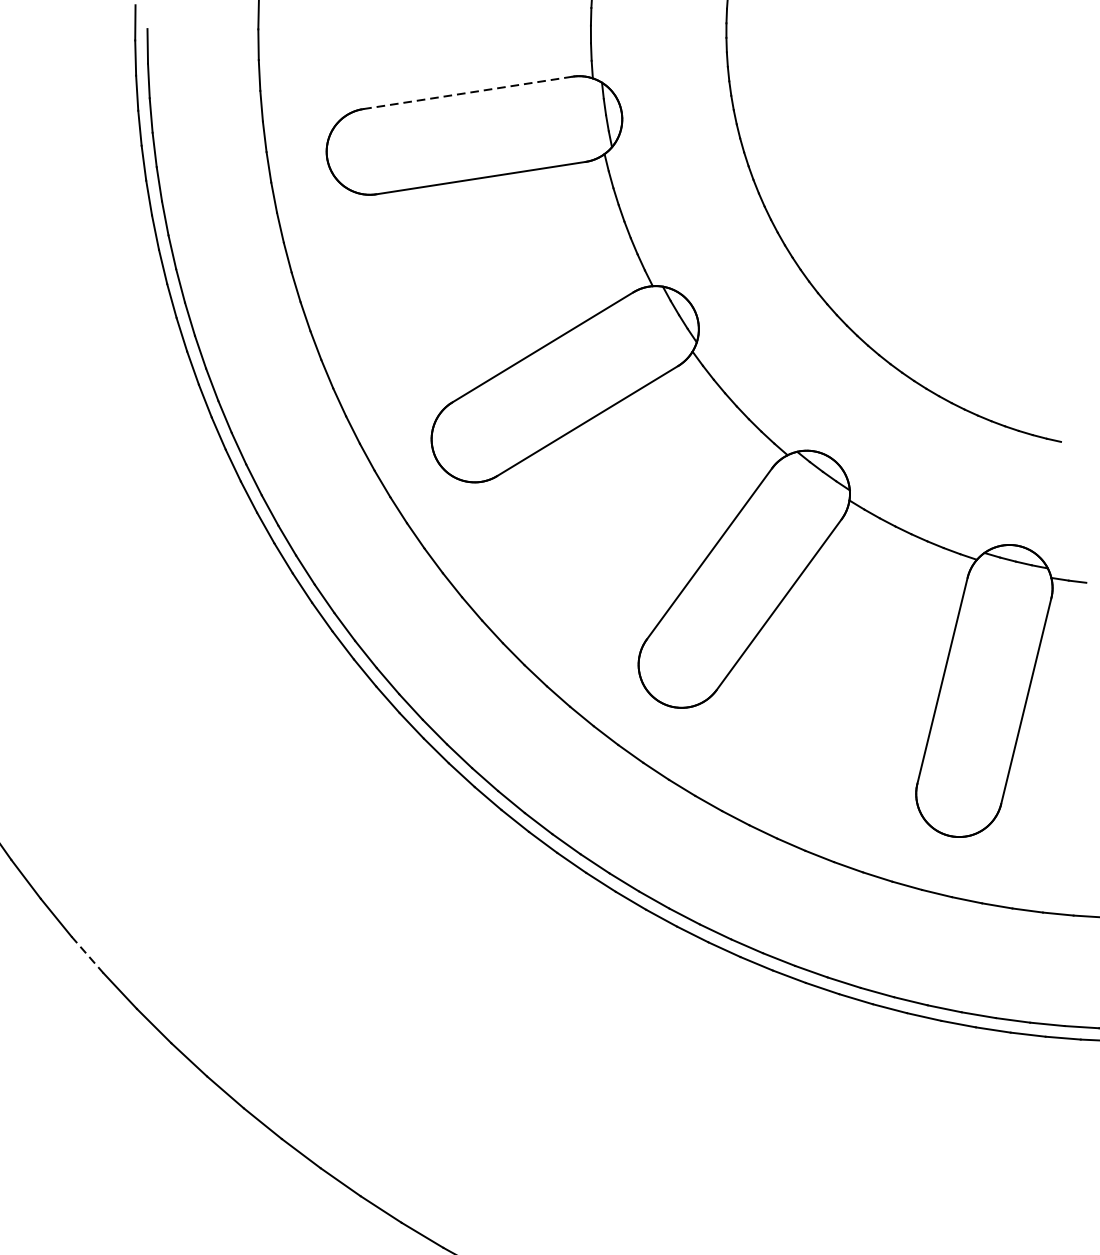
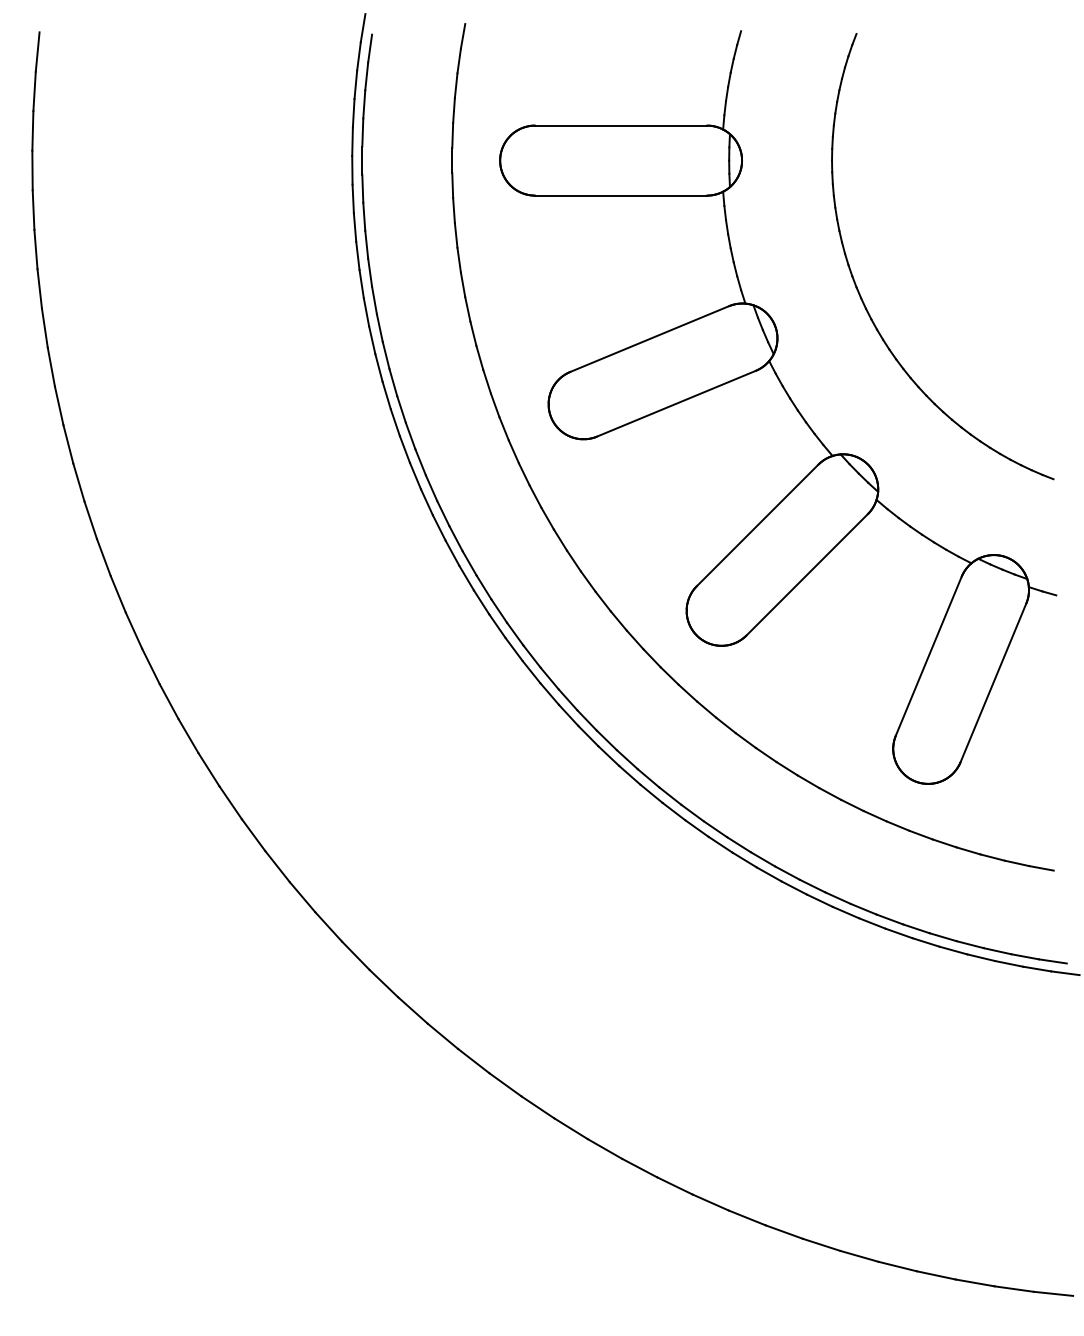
line: (468, 92) -> (621, 125), dashed -> solid
line: (88, 954) -> (209, 769), dashed -> solid

